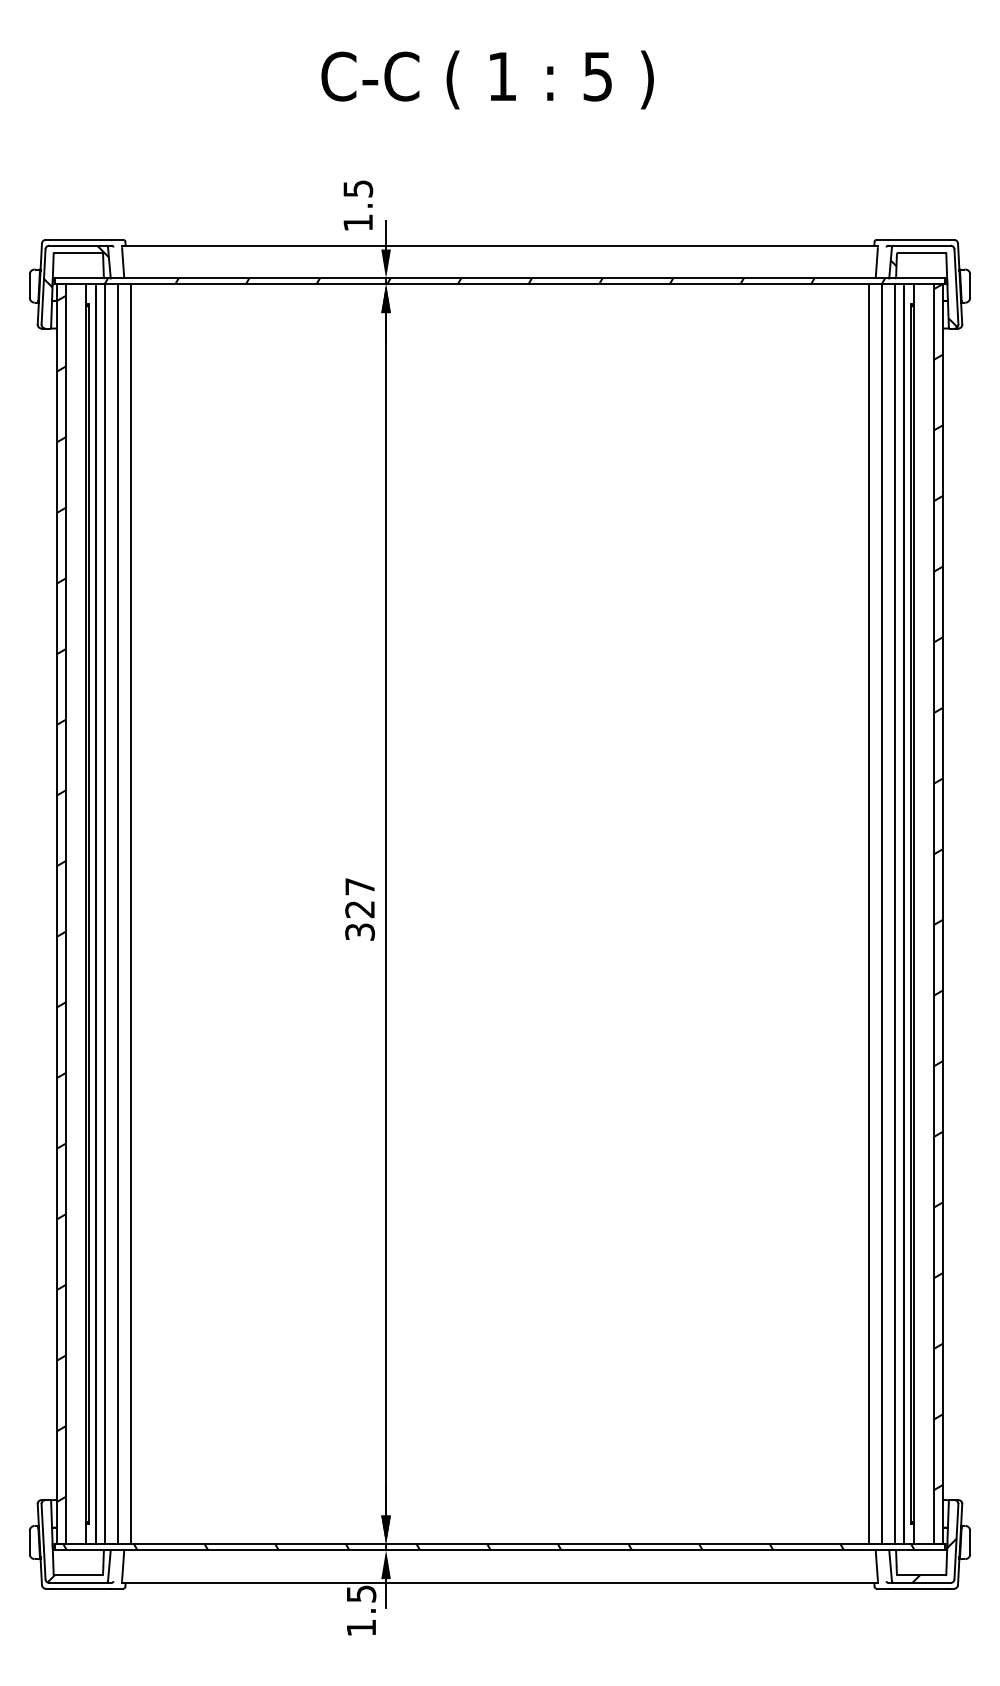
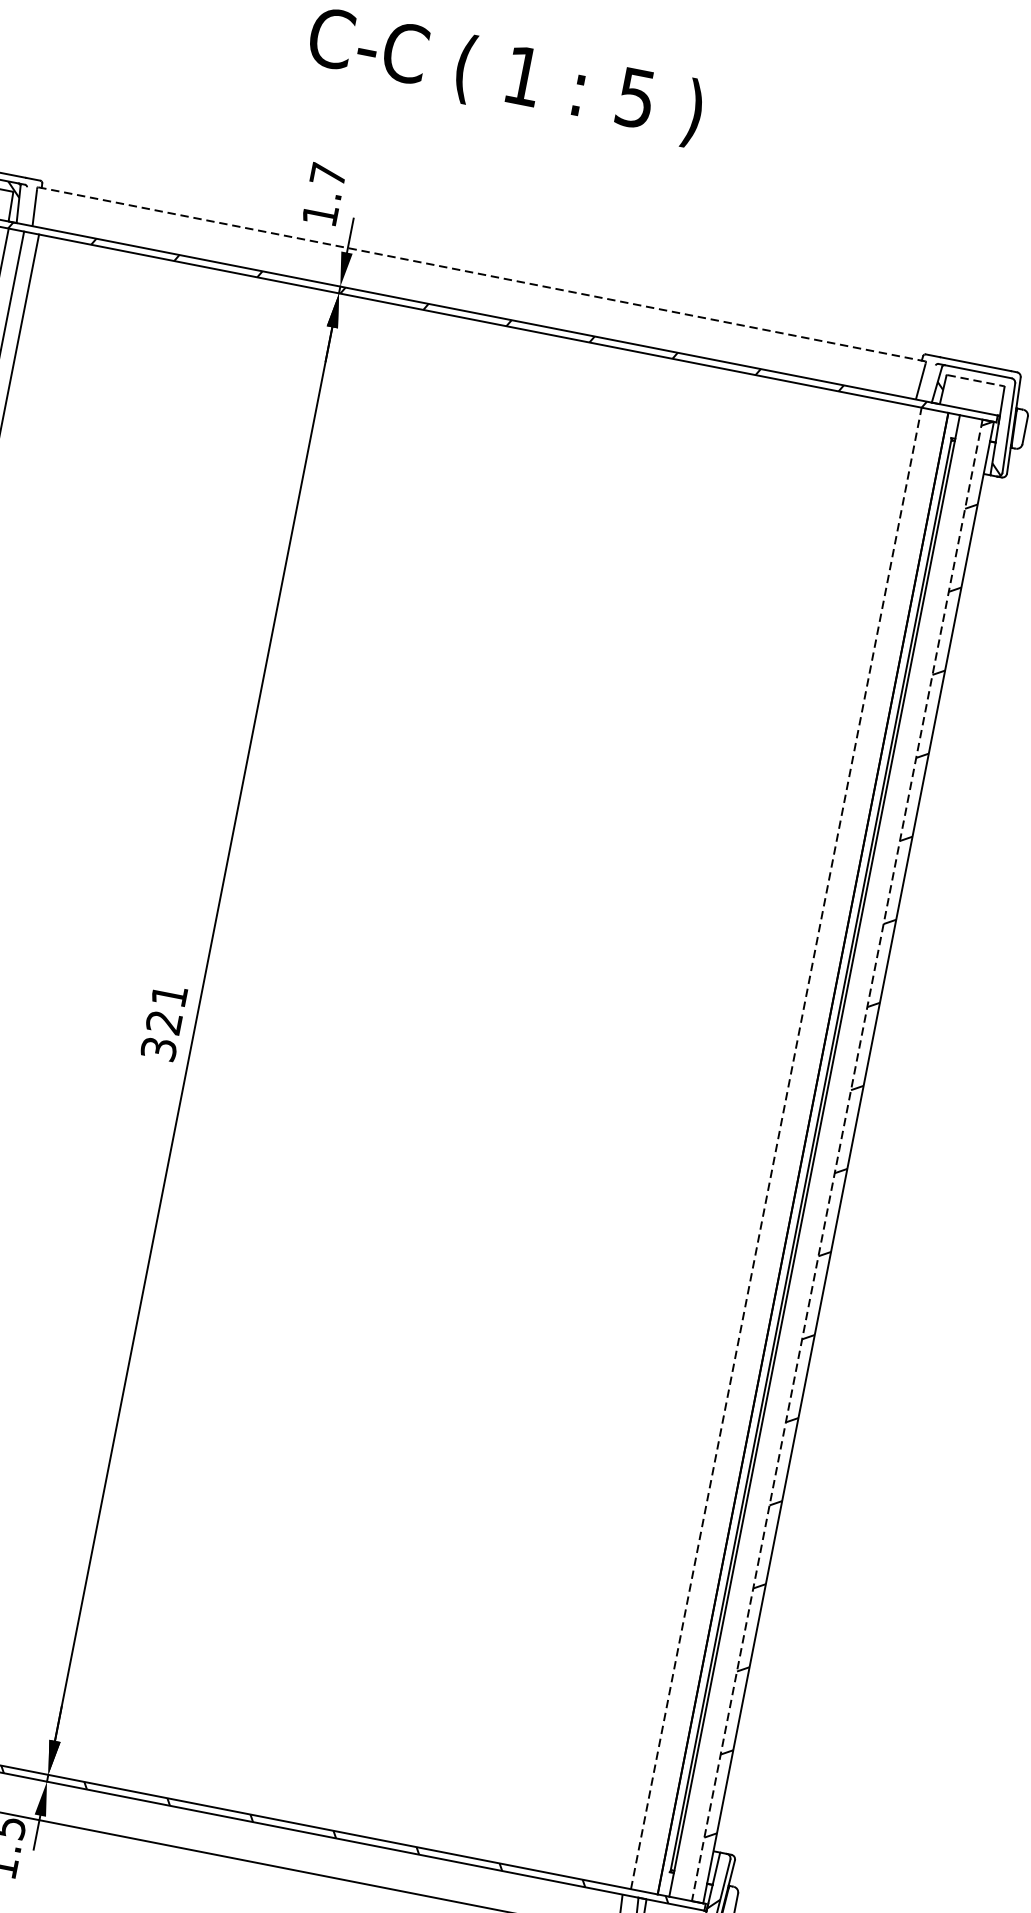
text: (358, 188) -> (328, 174), 1.5 -> 1.7
line: (500, 245) -> (482, 274), solid -> dashed
line: (921, 253) -> (975, 380), solid -> dashed
text: (359, 886) -> (168, 995), 327 -> 321
line: (881, 913) -> (776, 1147), solid -> dashed
line: (869, 914) -> (761, 1145), removed
line: (894, 914) -> (791, 1151), removed
line: (933, 914) -> (837, 1160), solid -> dashed

